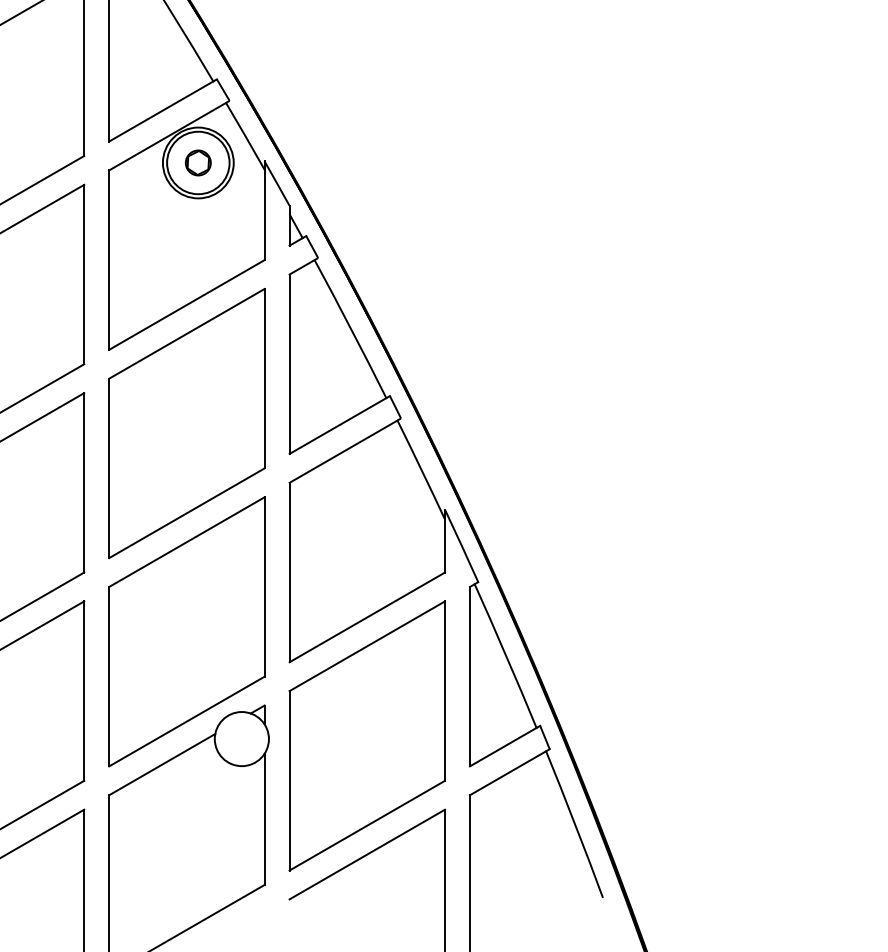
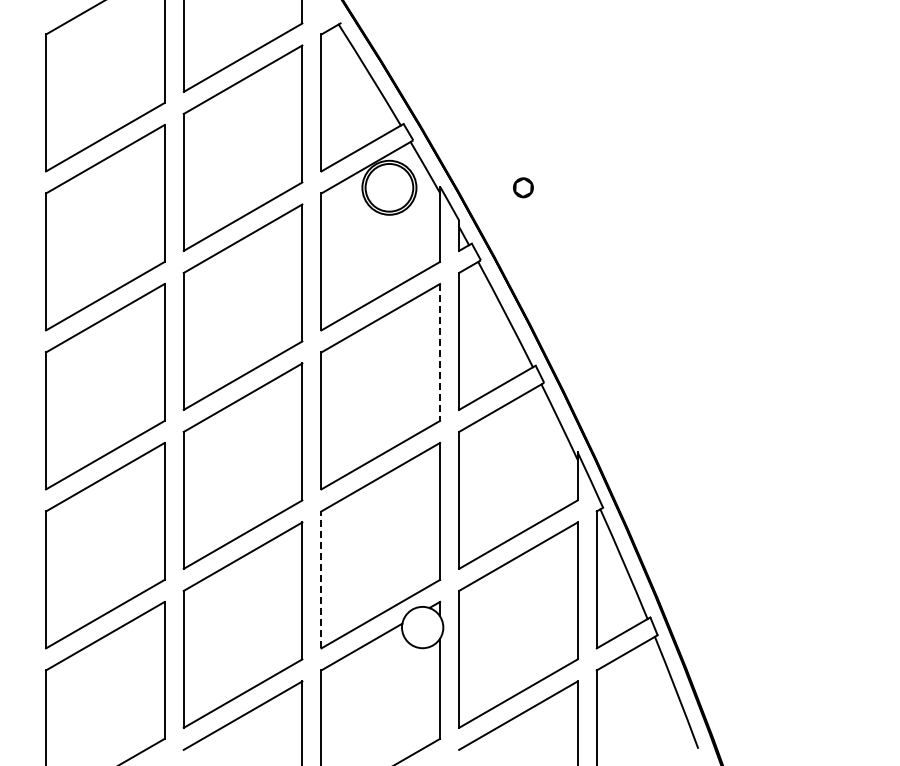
circle: (198, 162) -> (523, 187), moved
line: (265, 378) -> (440, 352), solid -> dashed
line: (109, 676) -> (321, 579), solid -> dashed

